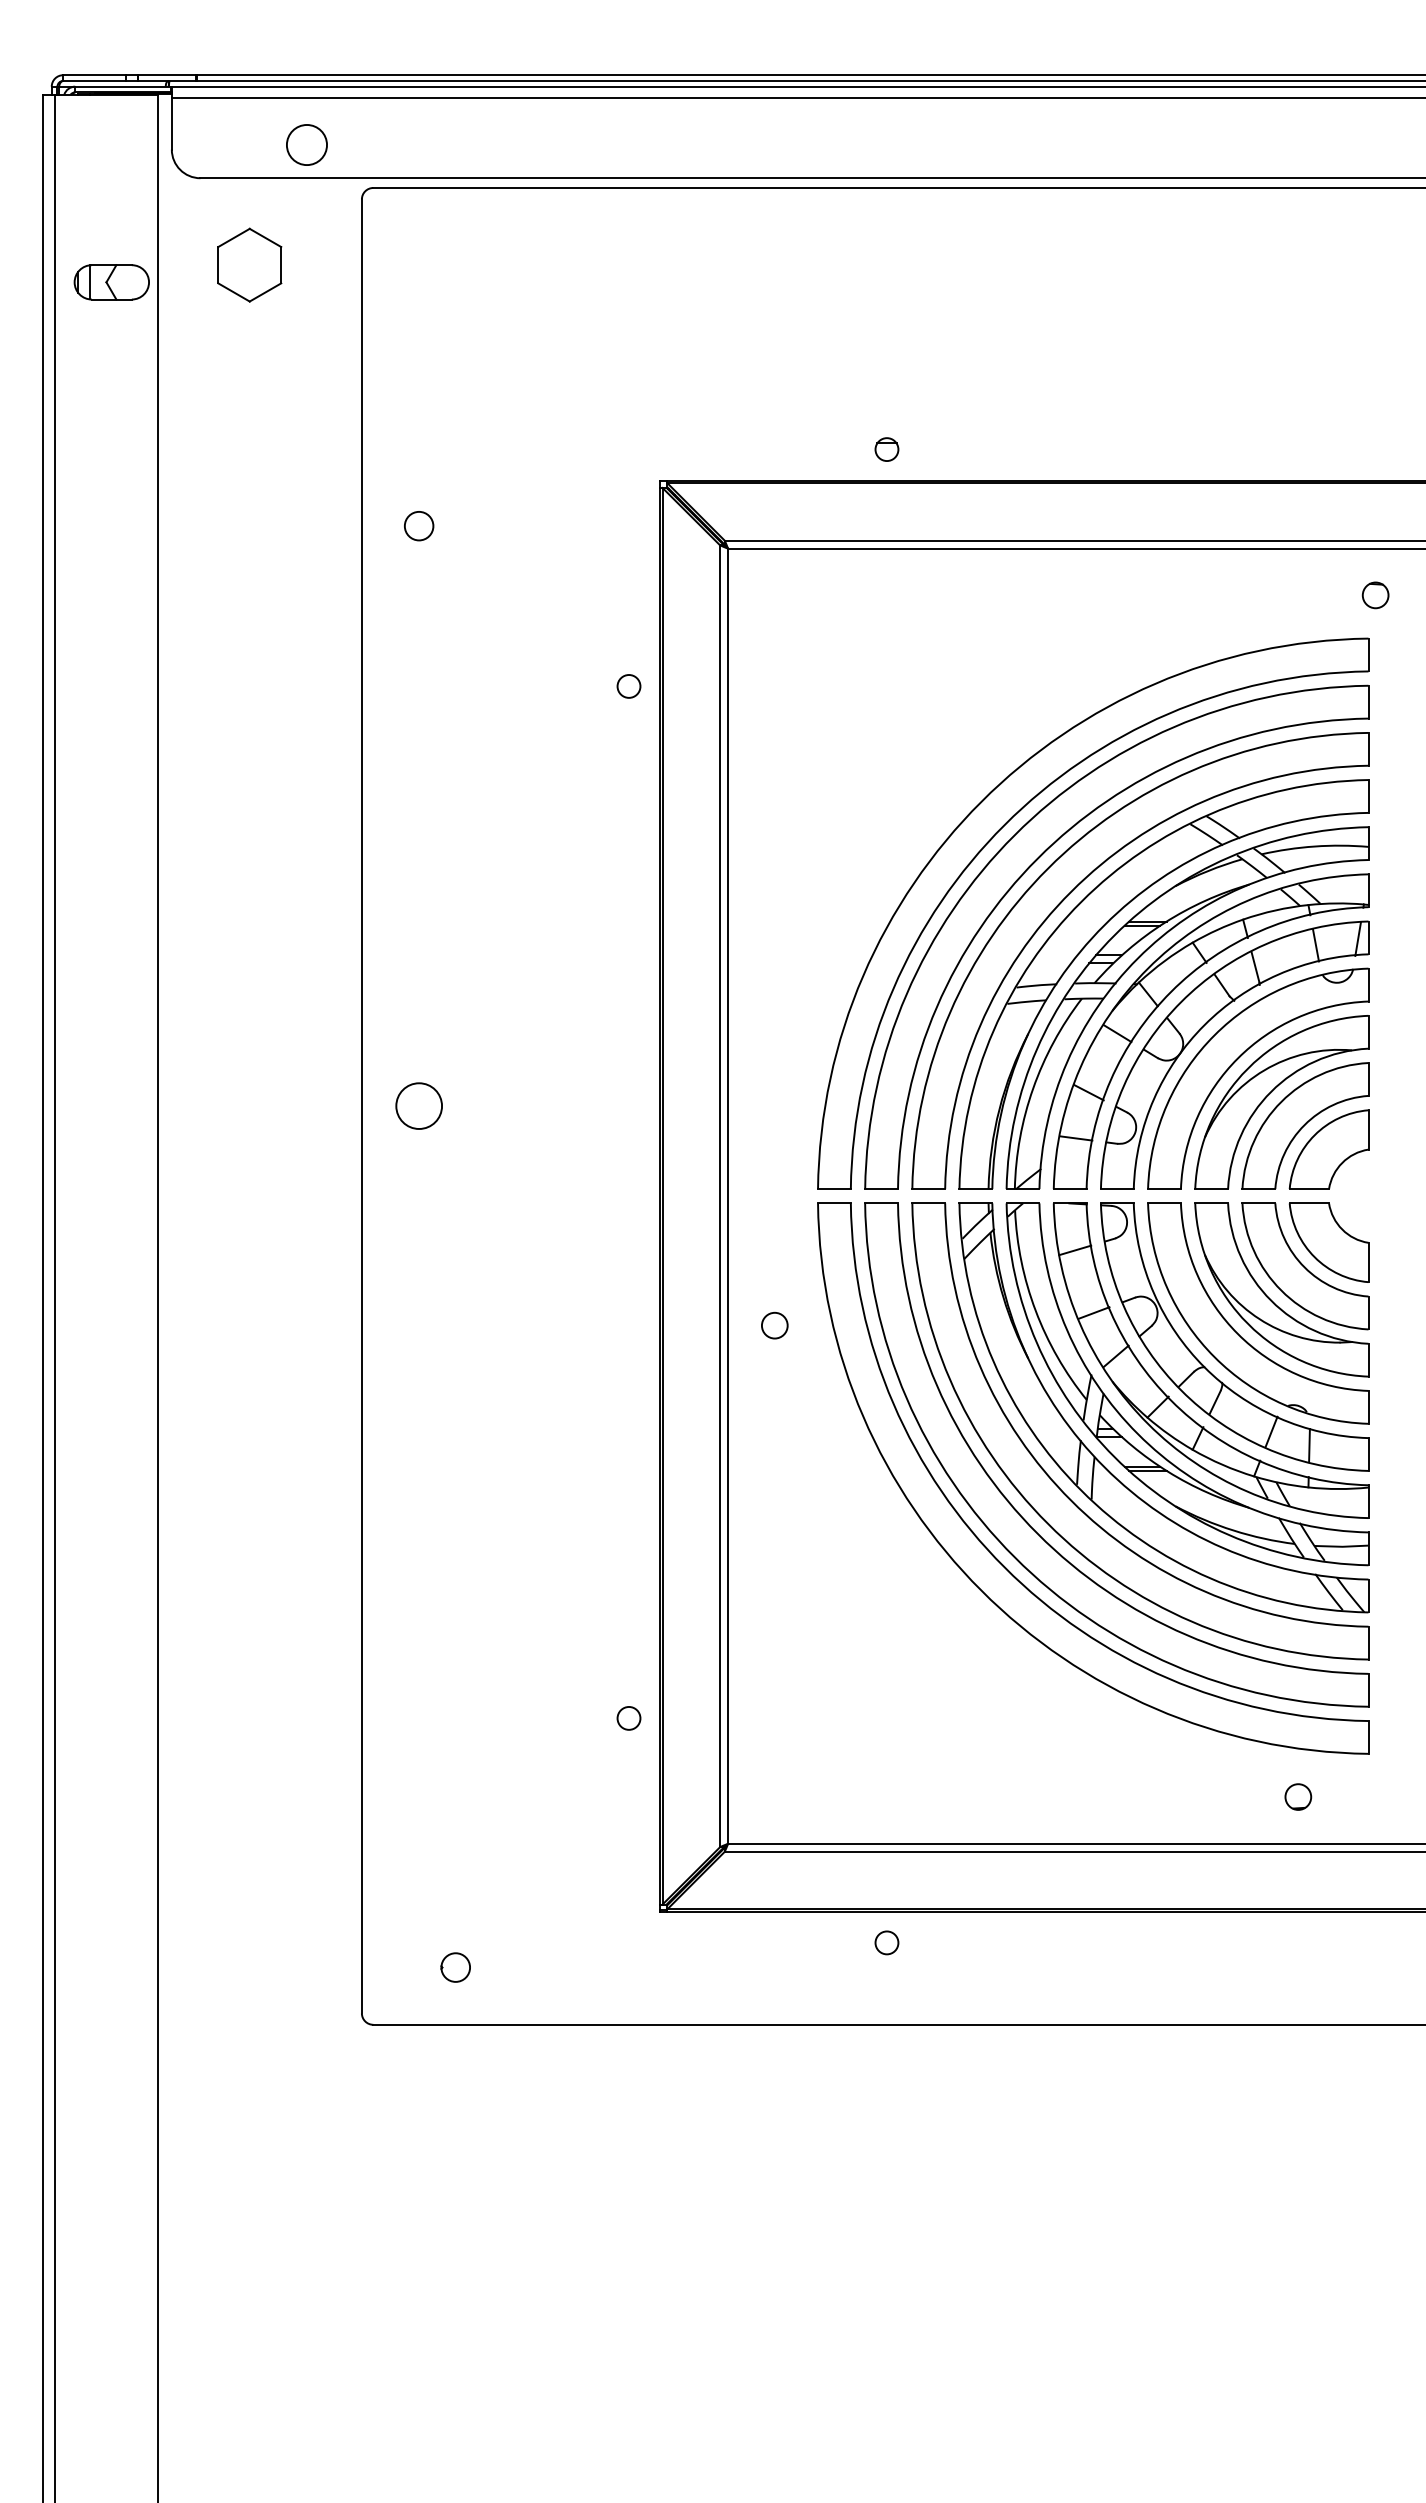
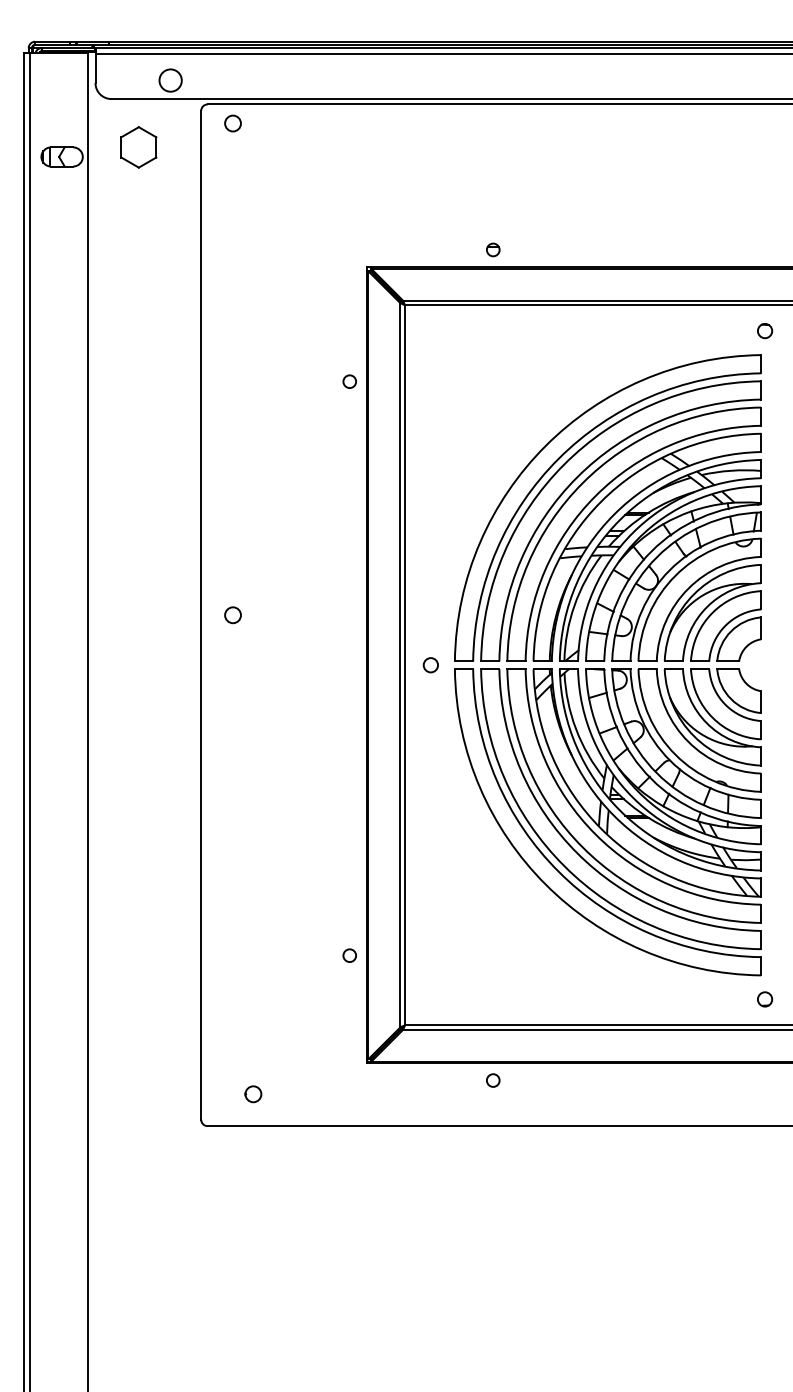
circle: (418, 526) -> (232, 123), moved
circle: (418, 1106) -> (232, 615), size x0.62
circle: (774, 1326) -> (430, 665), moved
circle: (1299, 1797) -> (765, 999), moved

